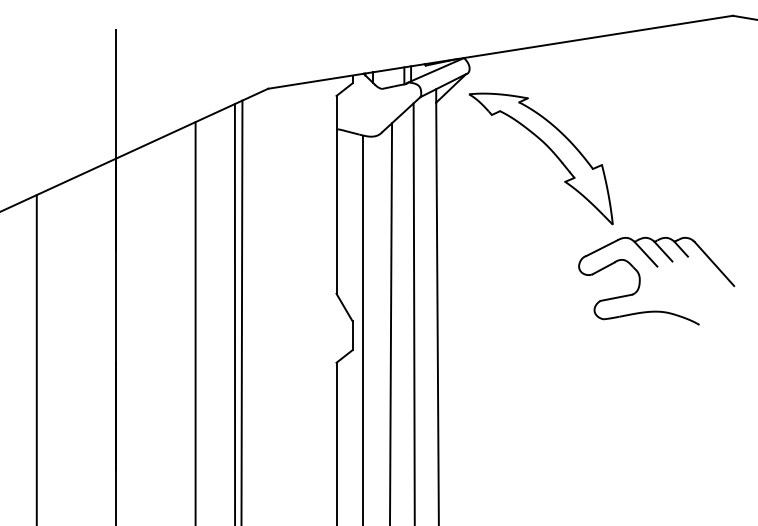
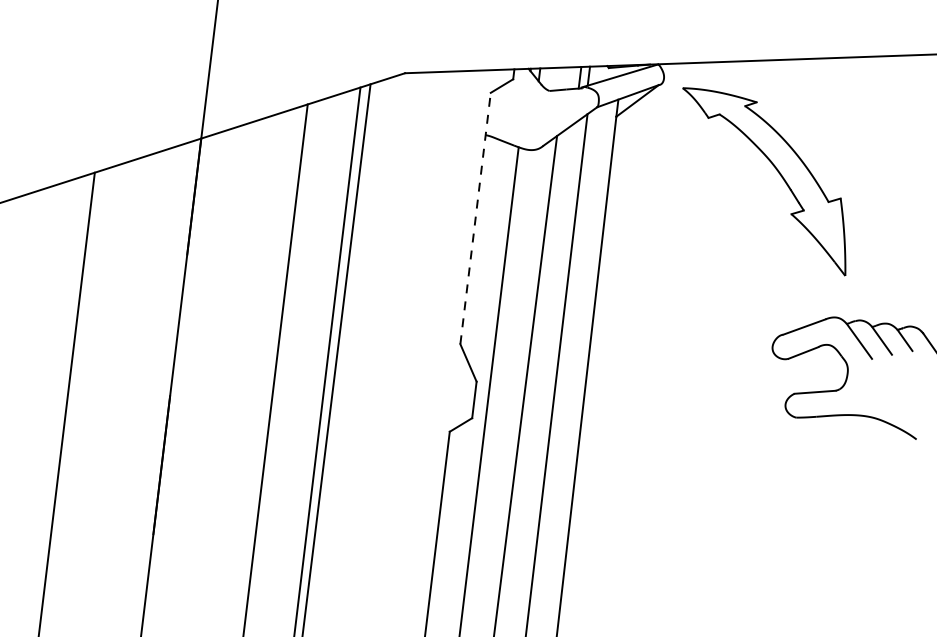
part: (549, 149) -> (776, 170), moved
line: (336, 194) -> (475, 218), solid -> dashed

